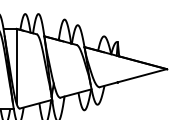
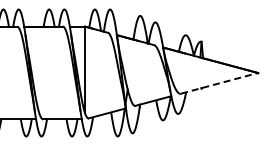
line: (133, 78) -> (219, 83), solid -> dashed

